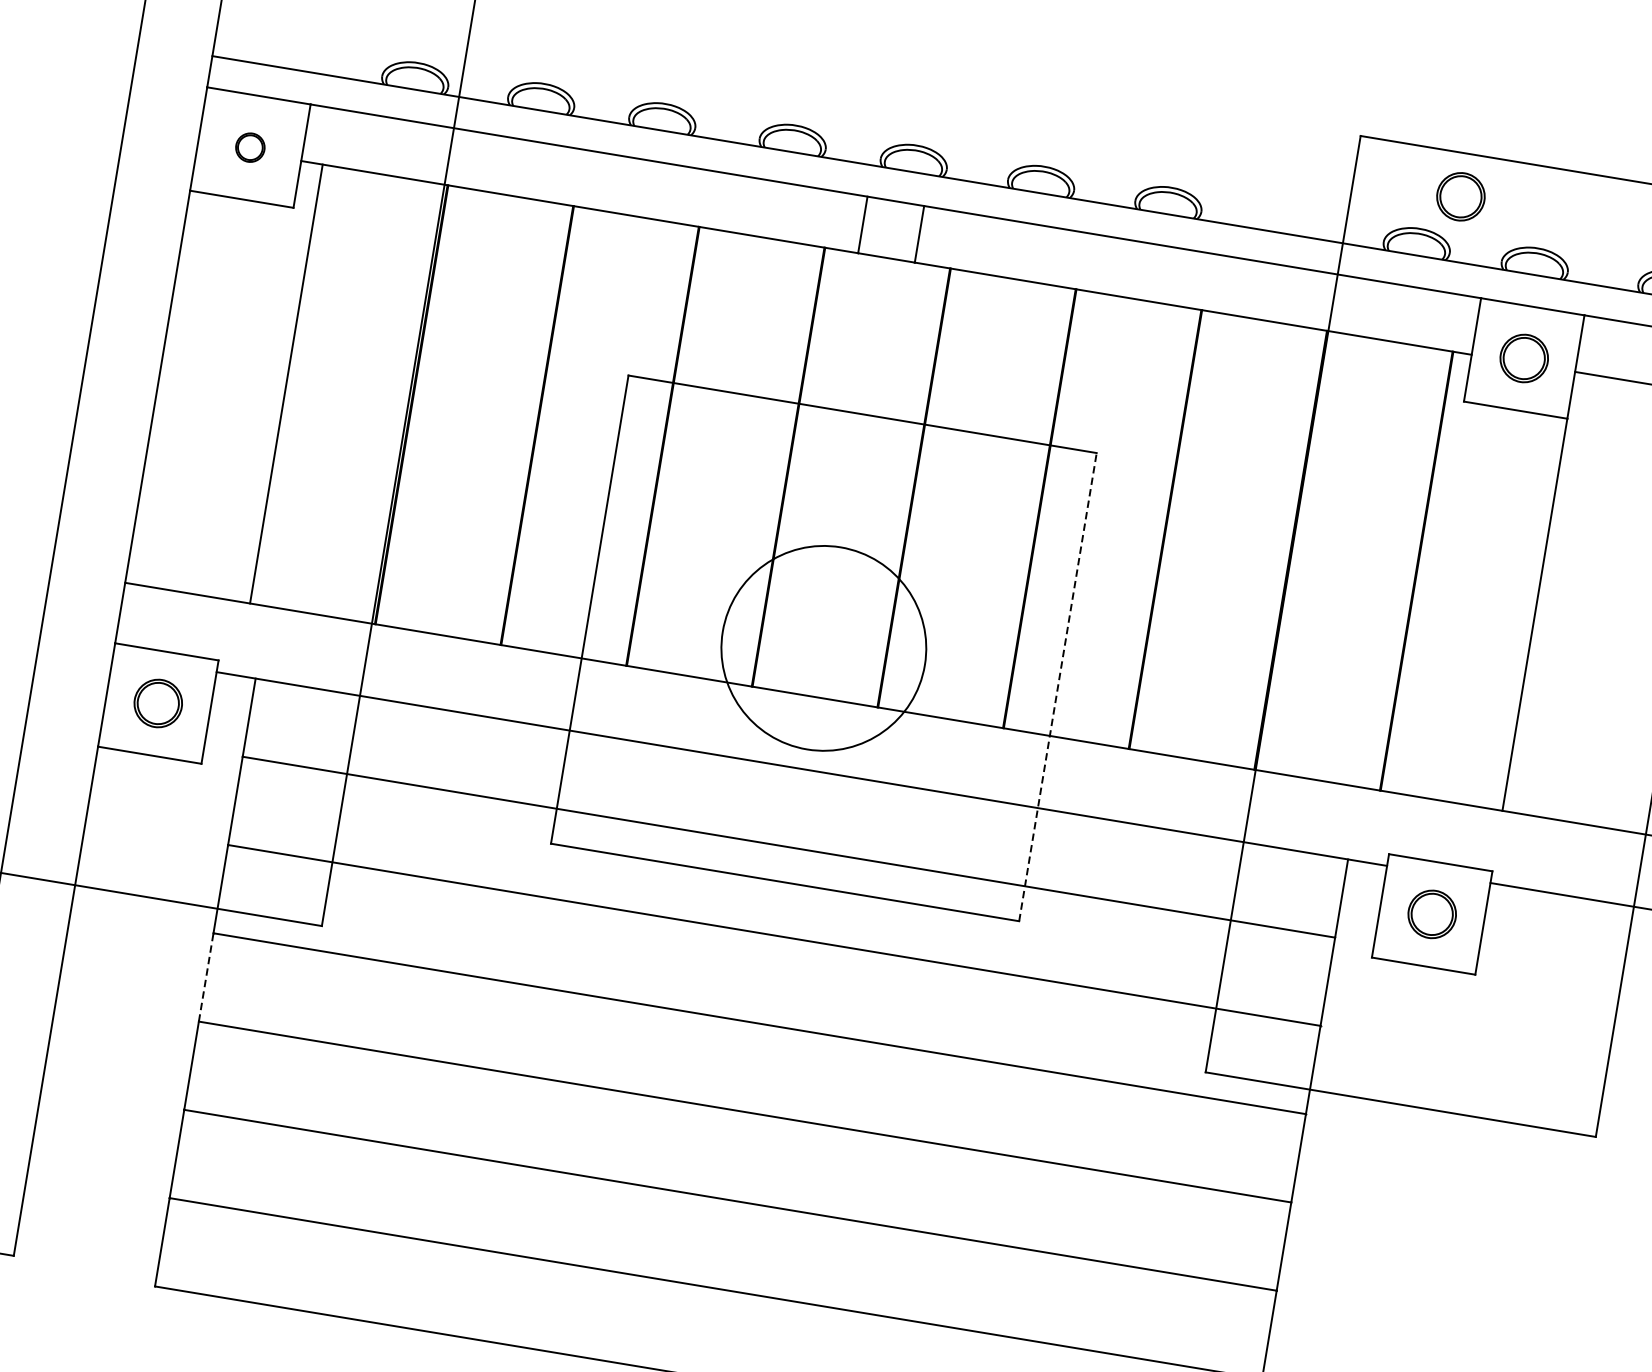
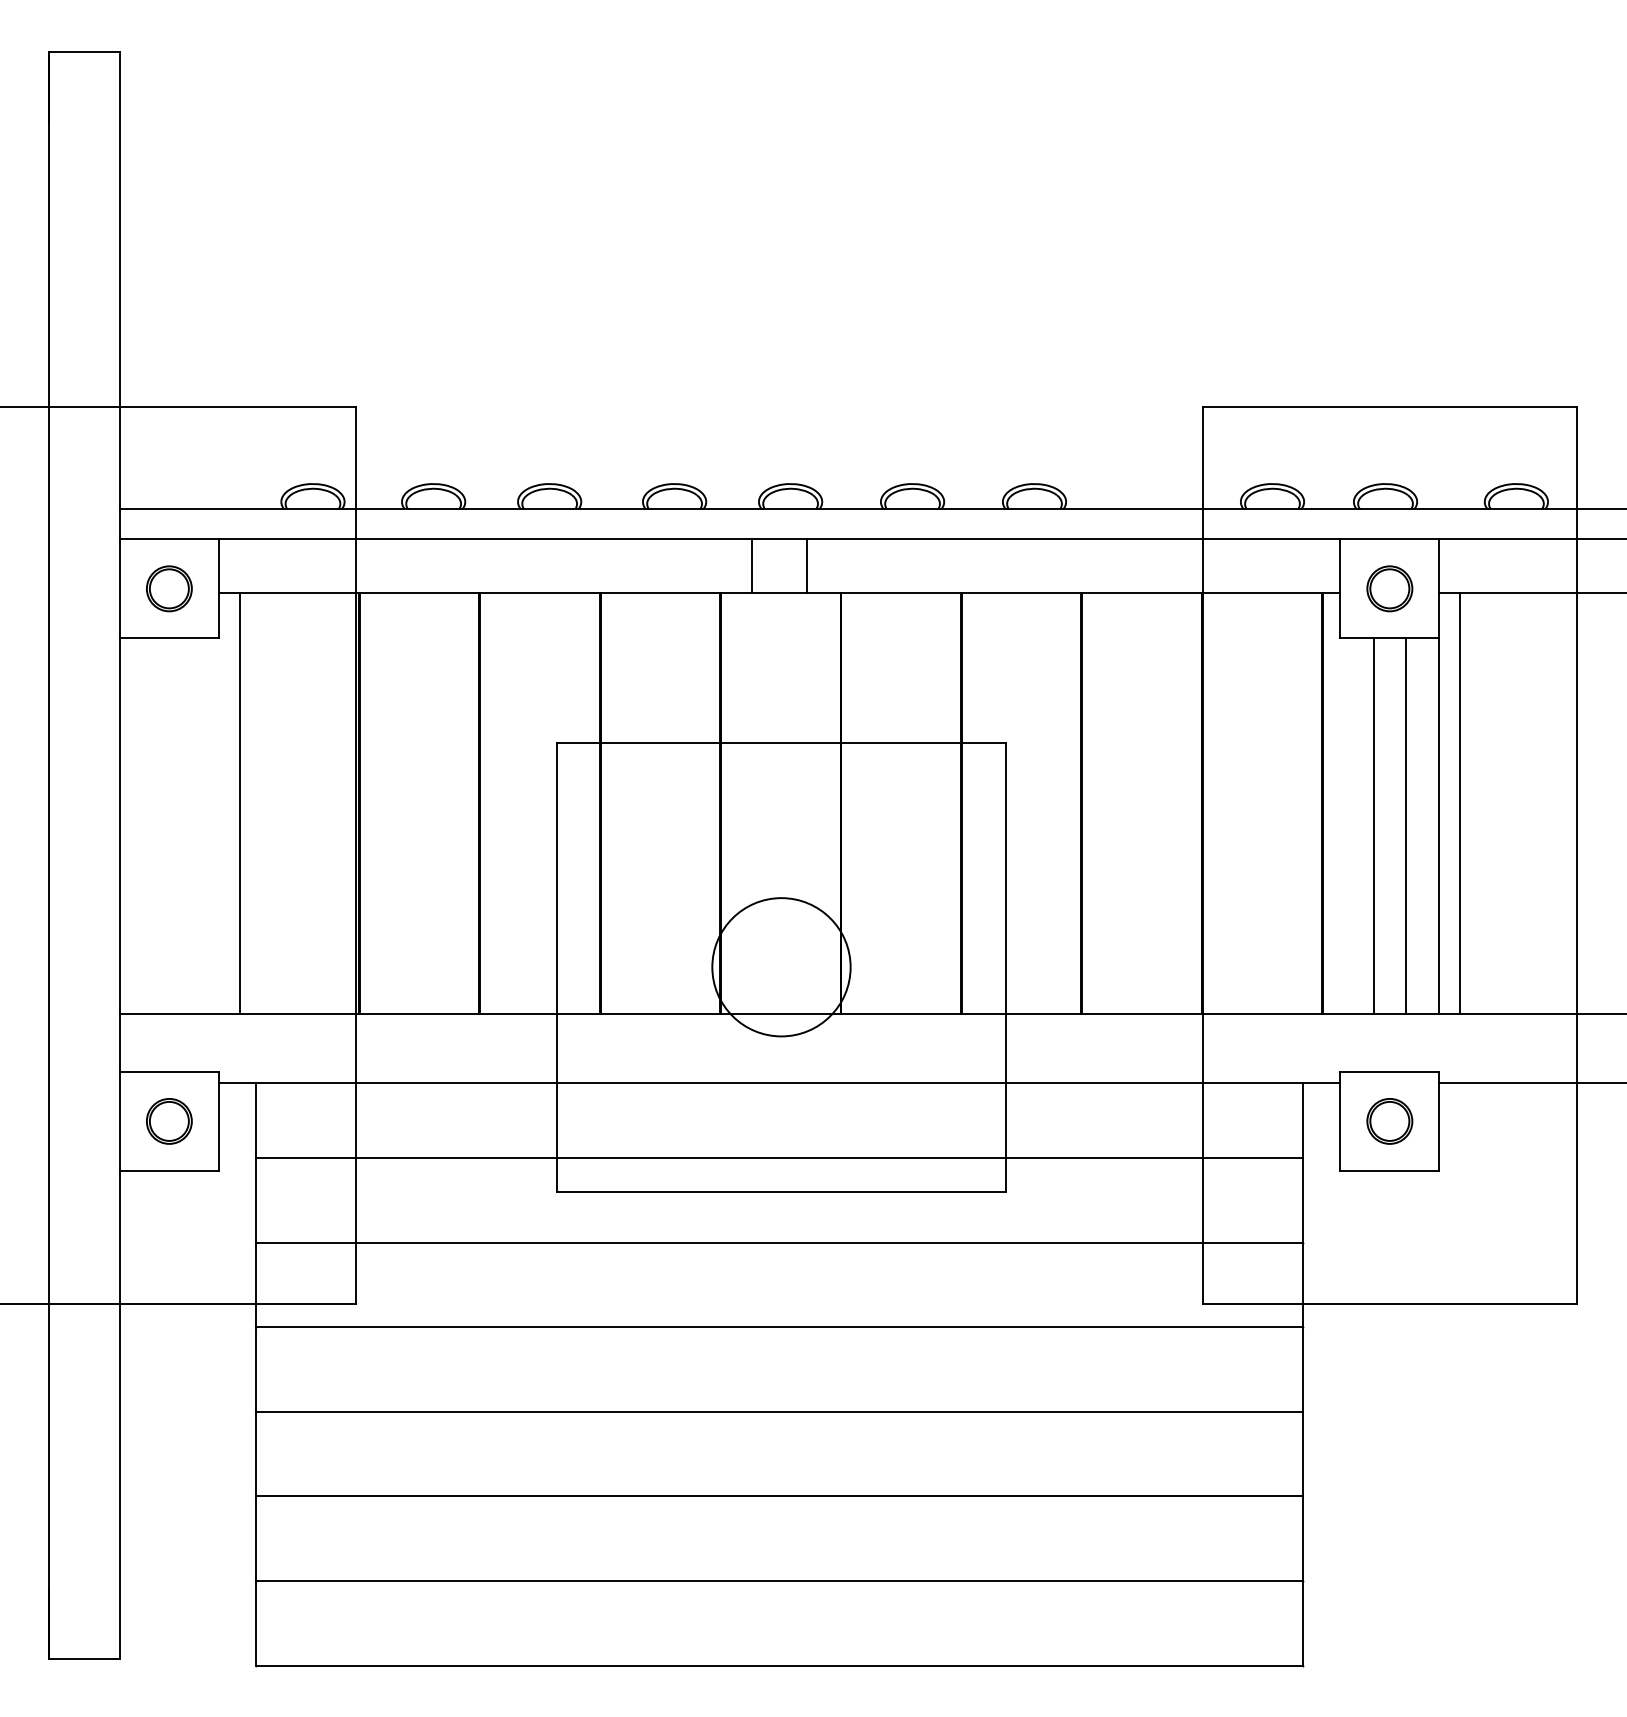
part: (250, 147) -> (169, 588), size x1.67
part: (1460, 196) -> (1305, 447), removed
line: (1559, 594) -> (1459, 803), added
line: (1467, 602) -> (1374, 825), added
line: (1499, 608) -> (1405, 825), added
circle: (823, 648) -> (781, 967), size x0.71
line: (1057, 686) -> (1005, 966), dashed -> solid
line: (206, 976) -> (256, 1368), dashed -> solid

